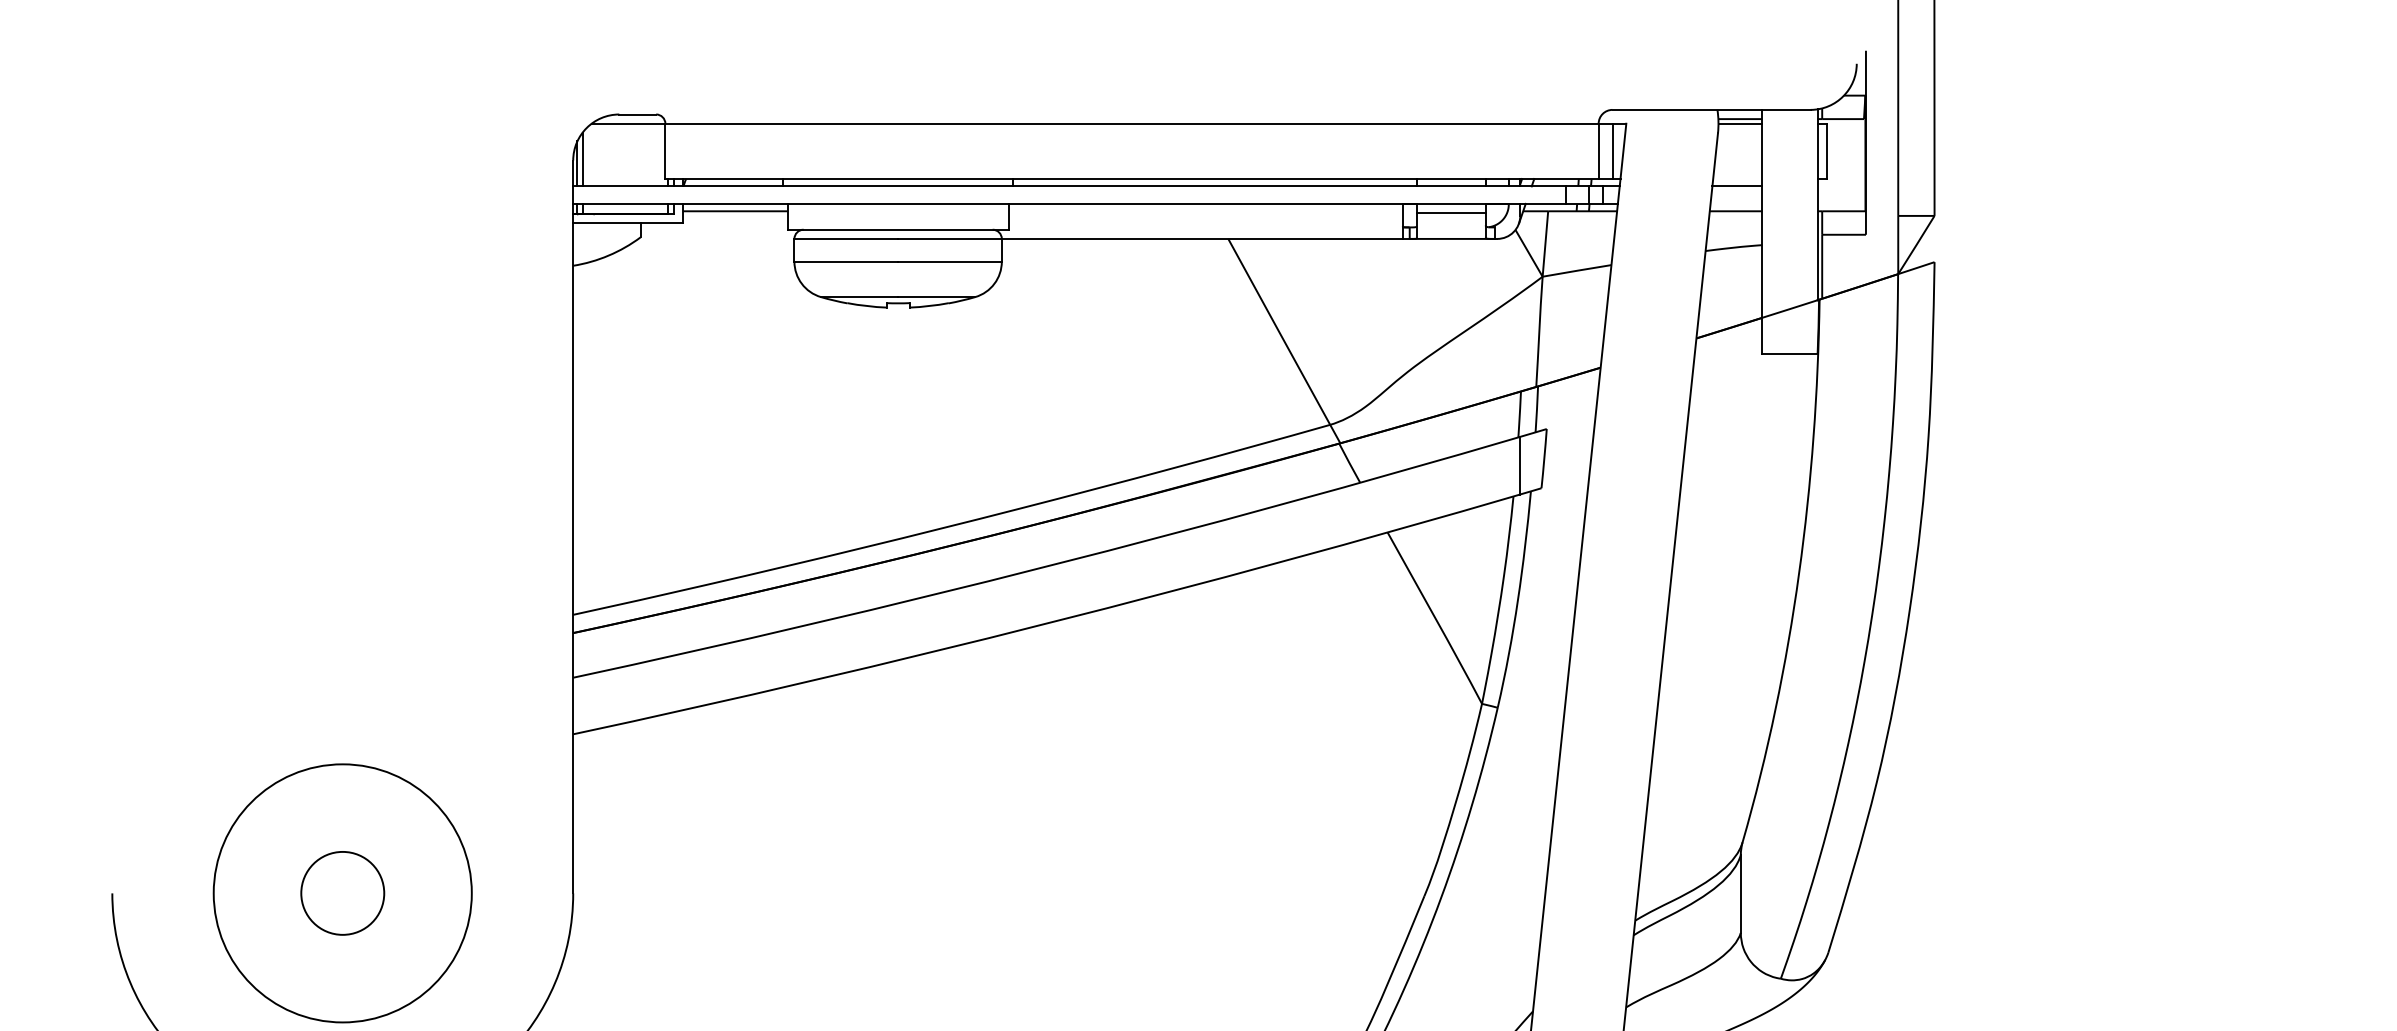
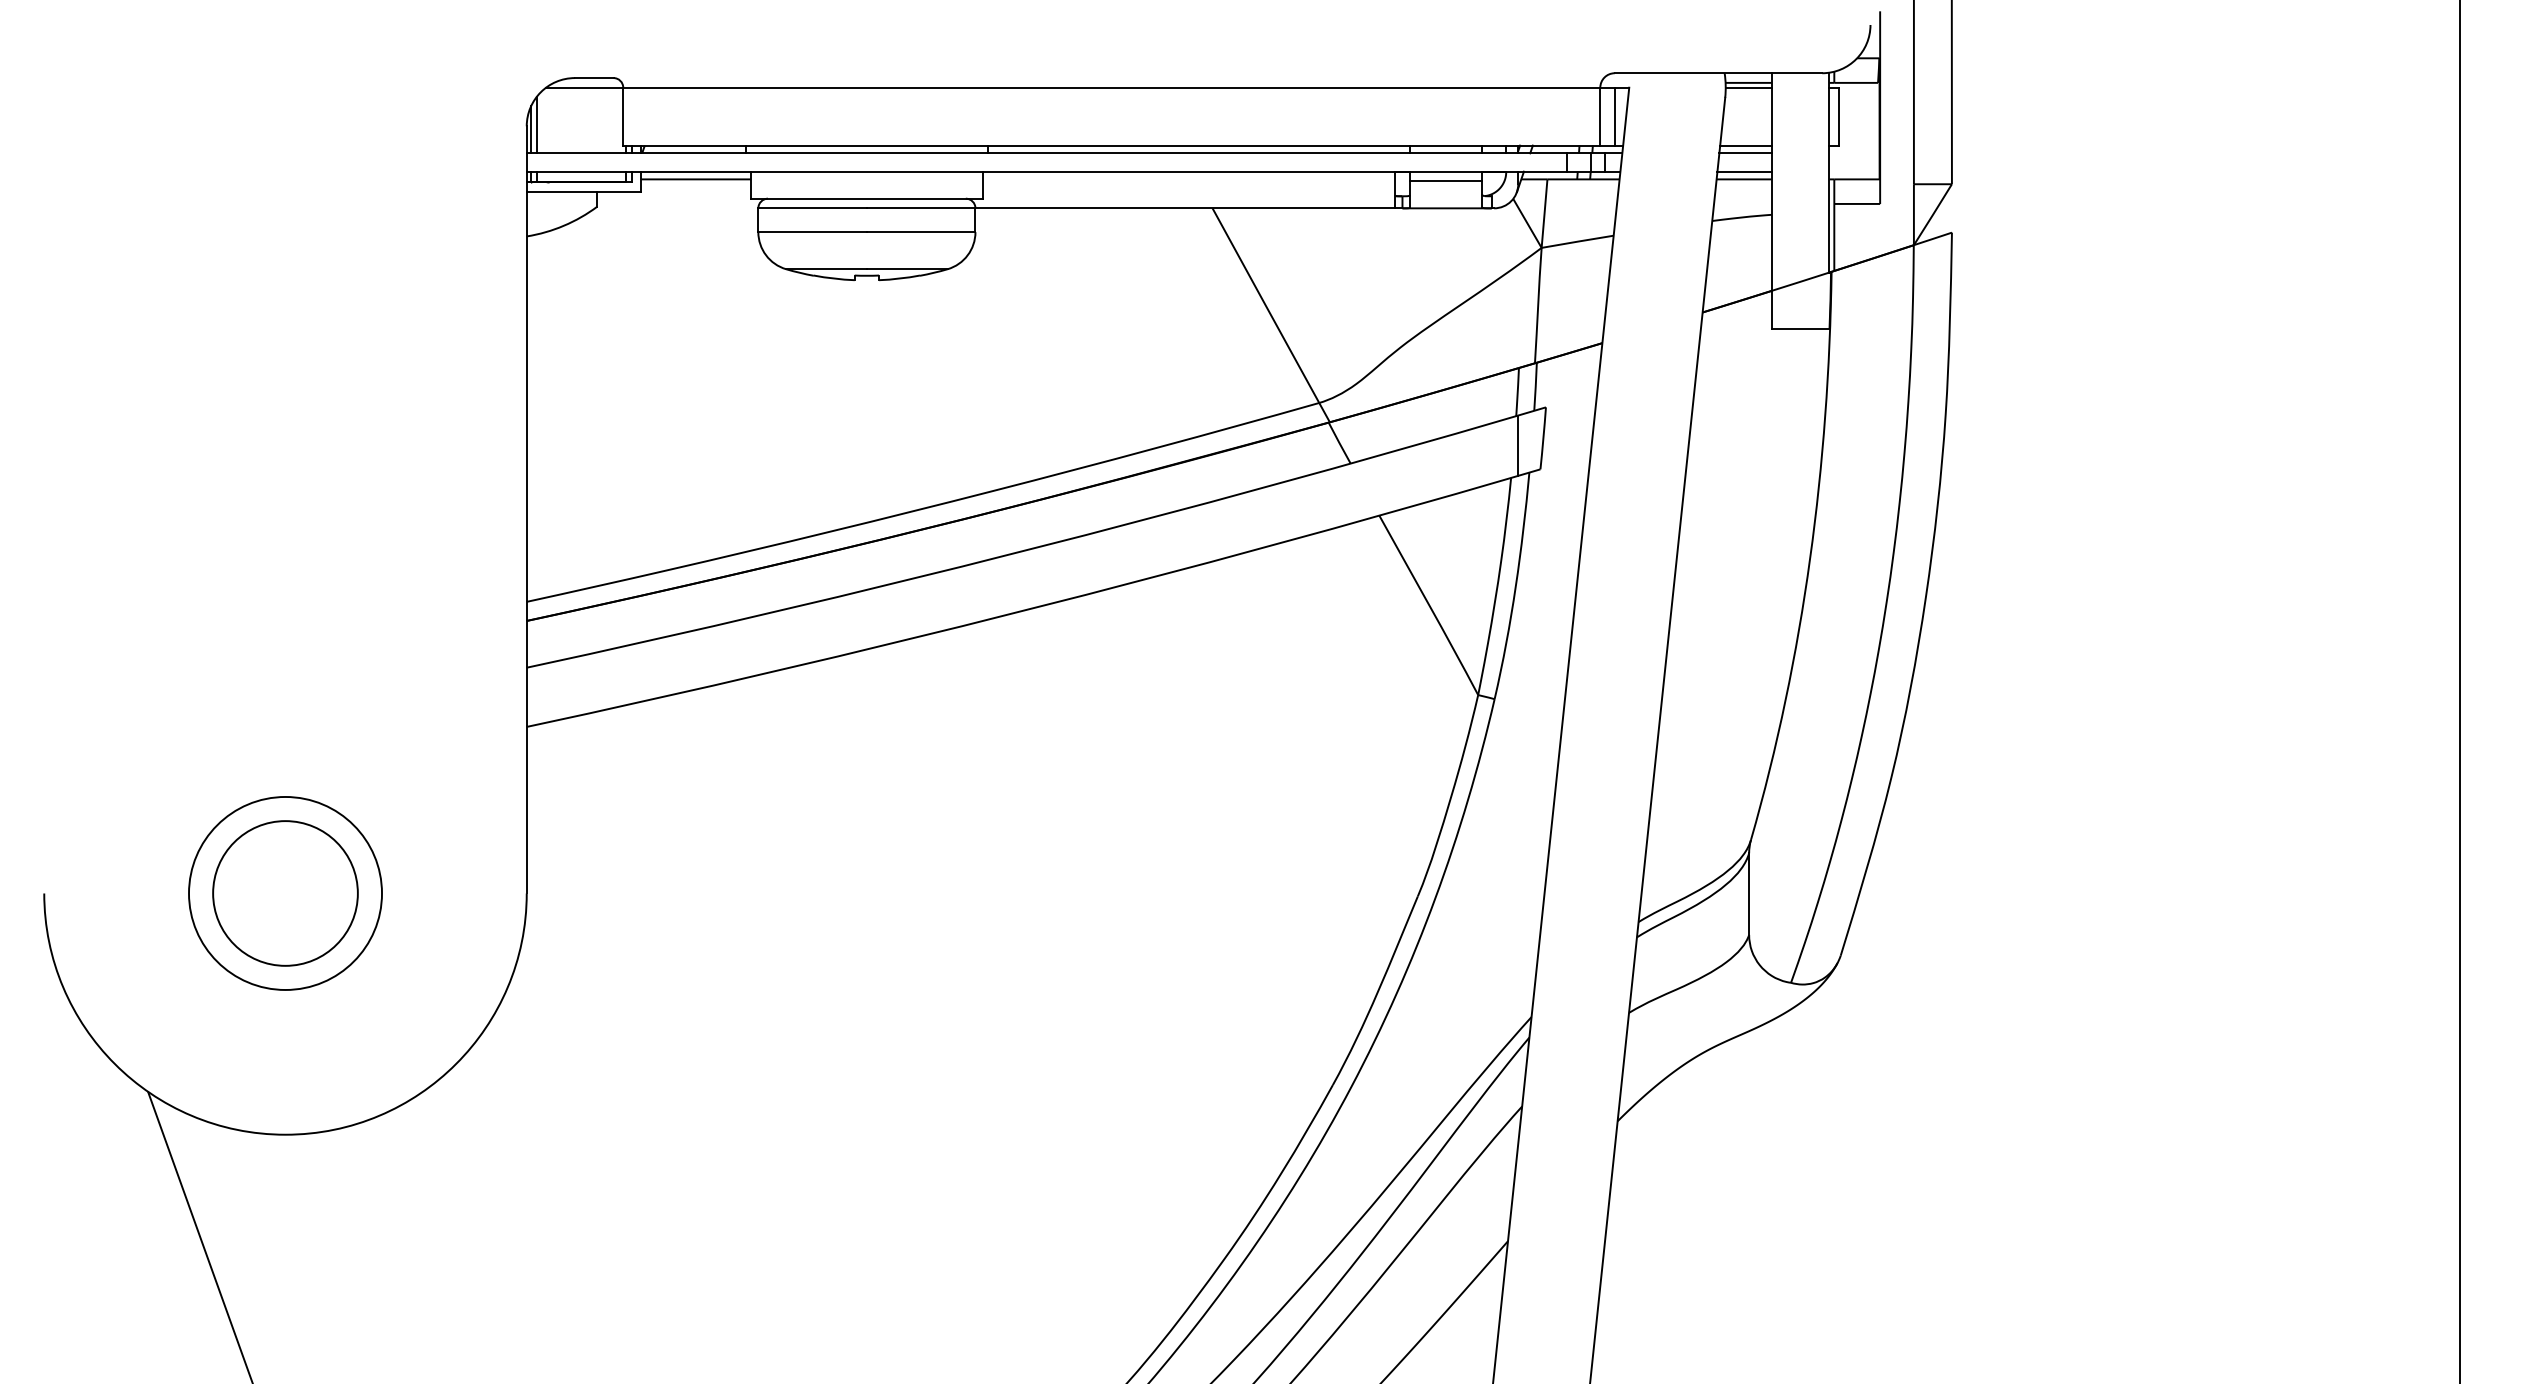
line: (1737, 178) -> (1745, 145), added
line: (1736, 203) -> (1744, 171), added
circle: (342, 892) -> (285, 892), size x0.71
circle: (342, 893) -> (285, 893), size x1.67

